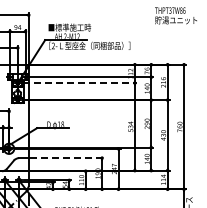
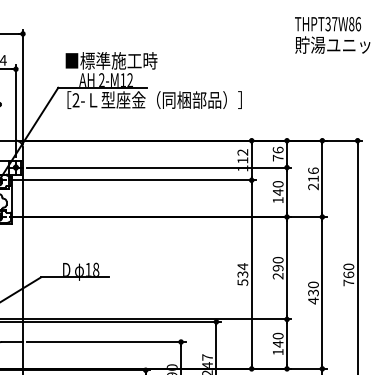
line: (80, 83) -> (134, 181), dashed -> solid
line: (67, 158) -> (106, 342), dashed -> solid

